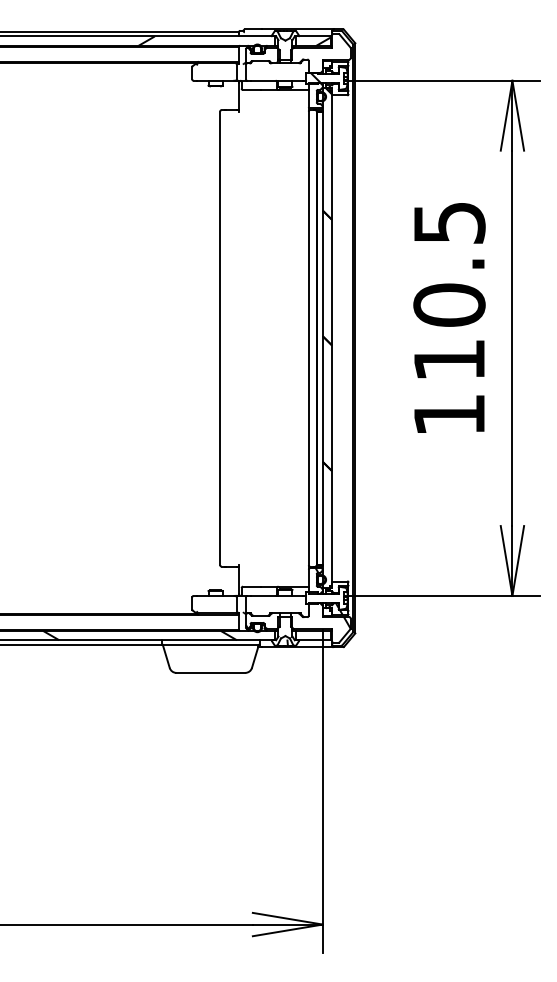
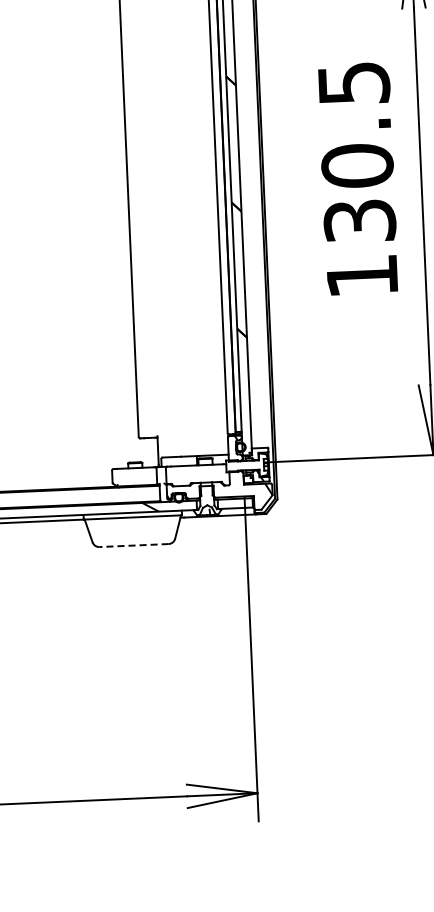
text: (449, 359) -> (359, 220), 110.5 -> 130.5
line: (210, 672) -> (133, 545), solid -> dashed

